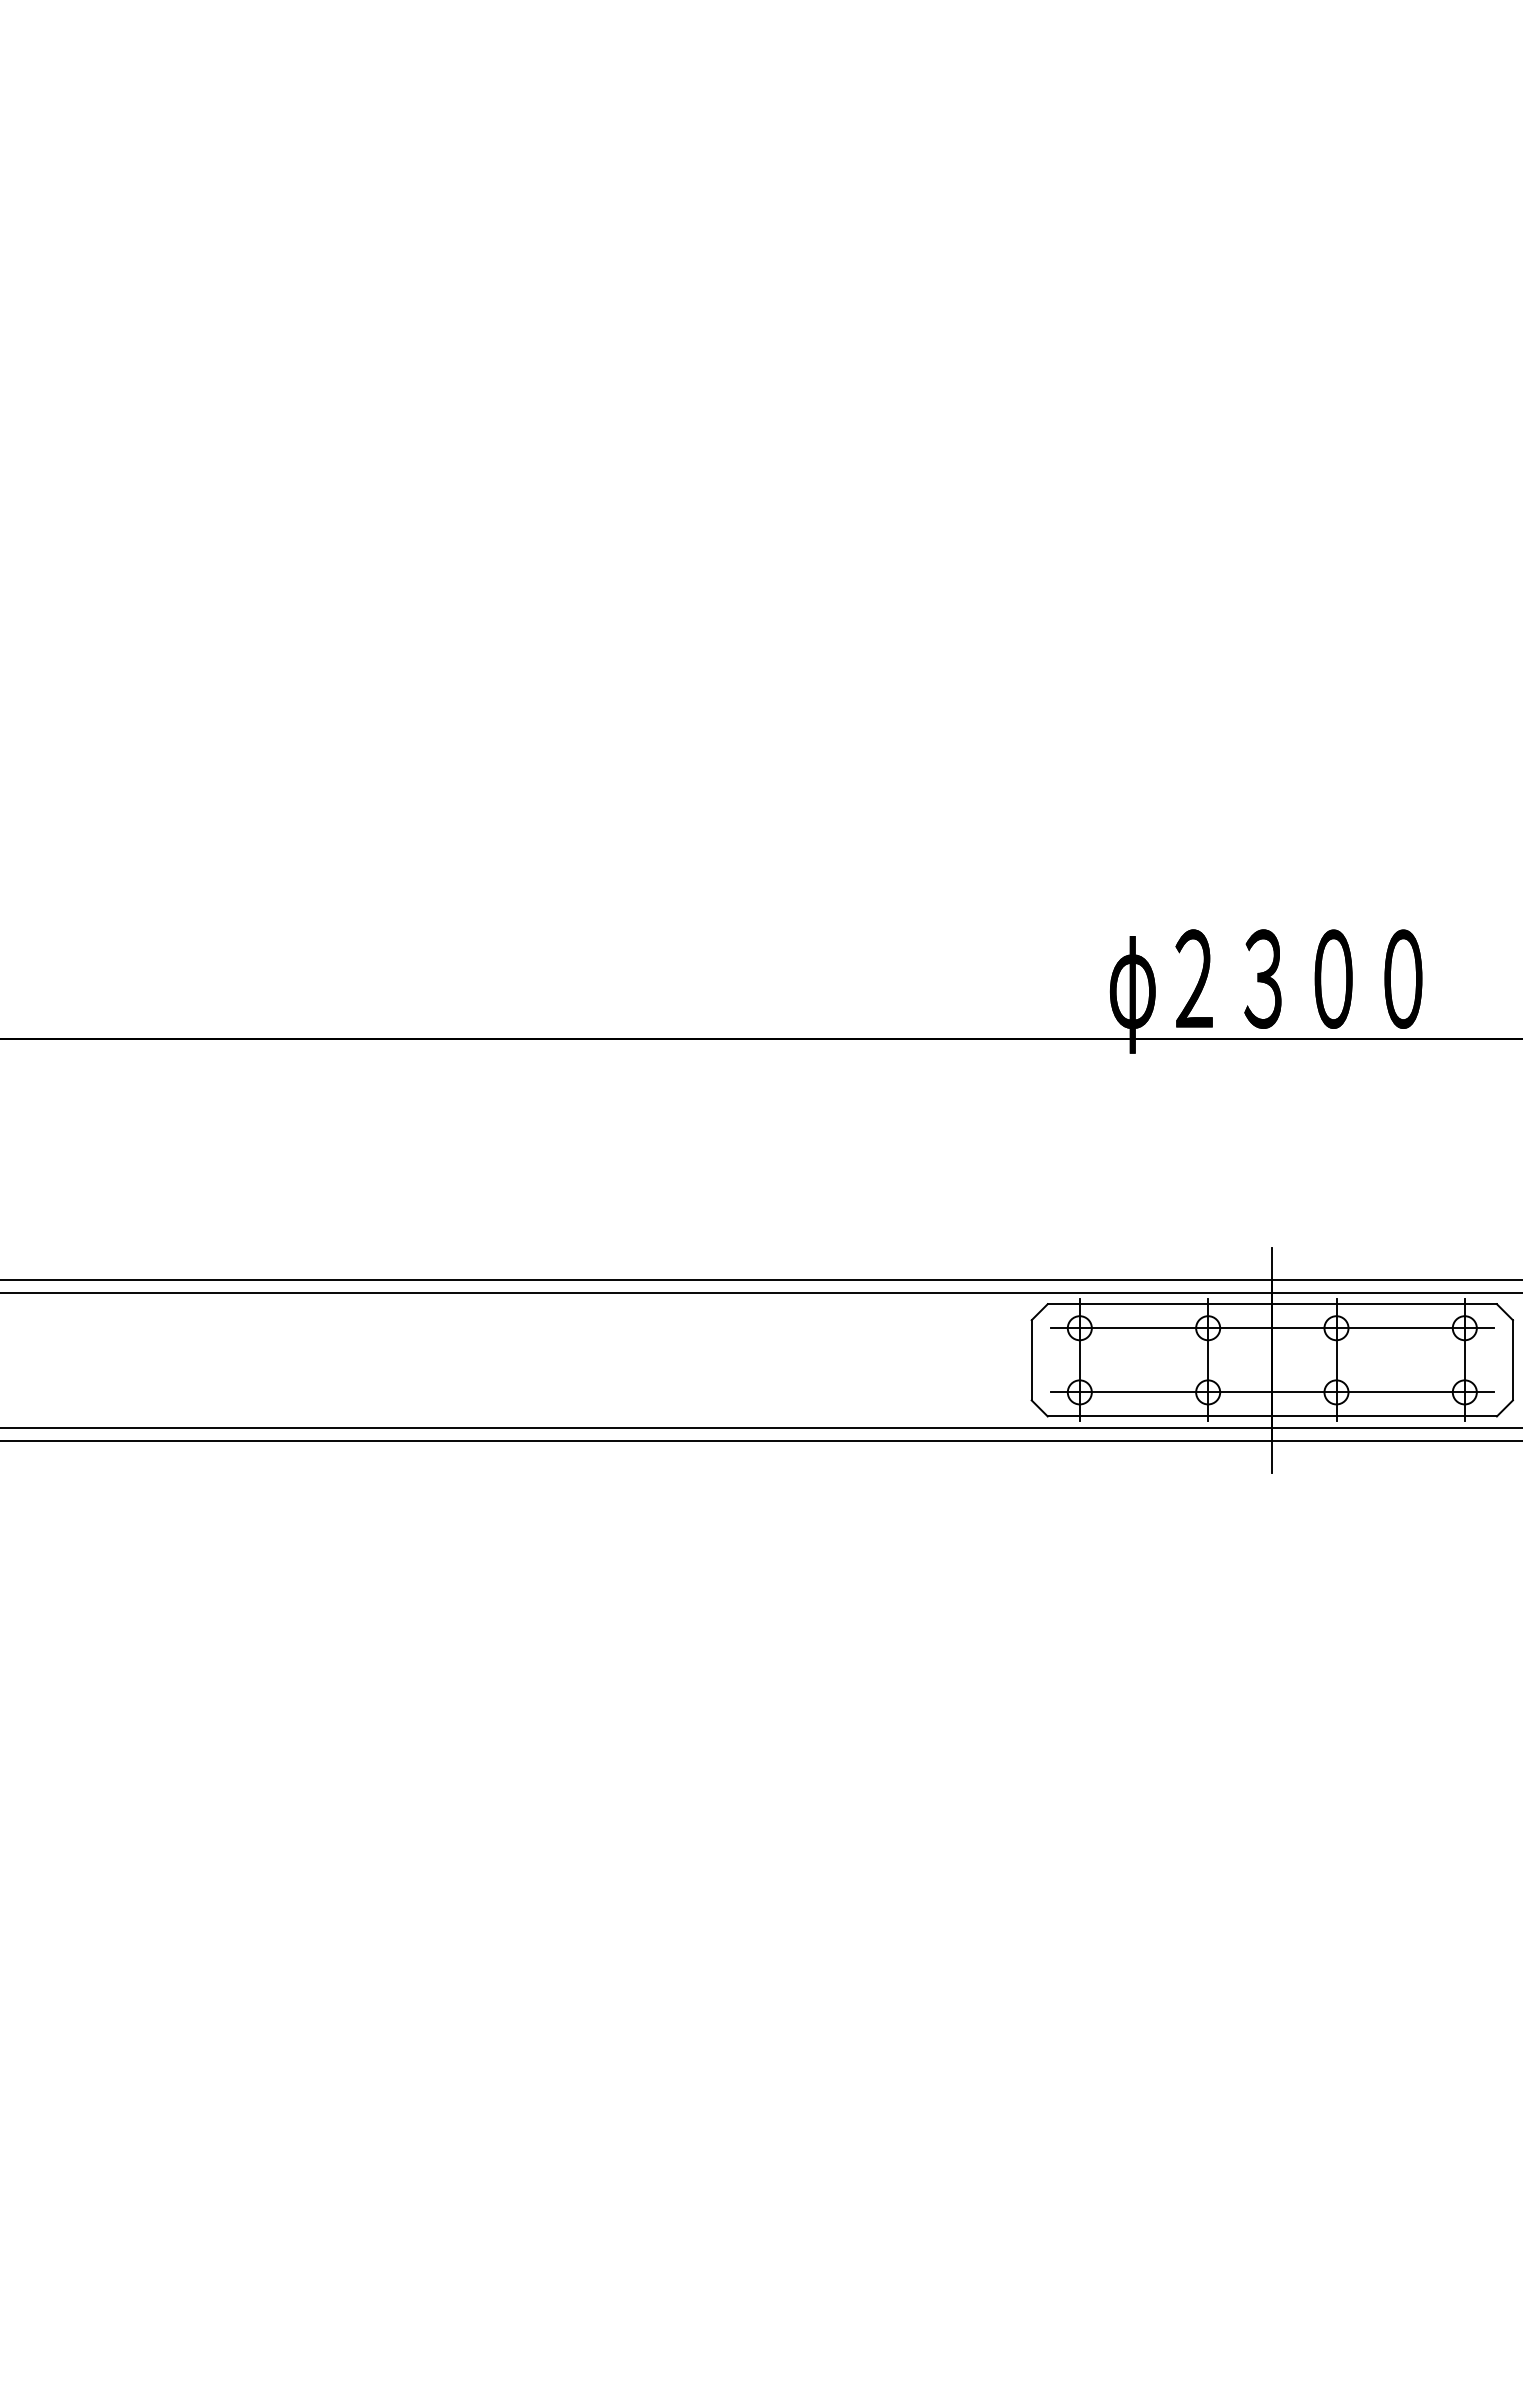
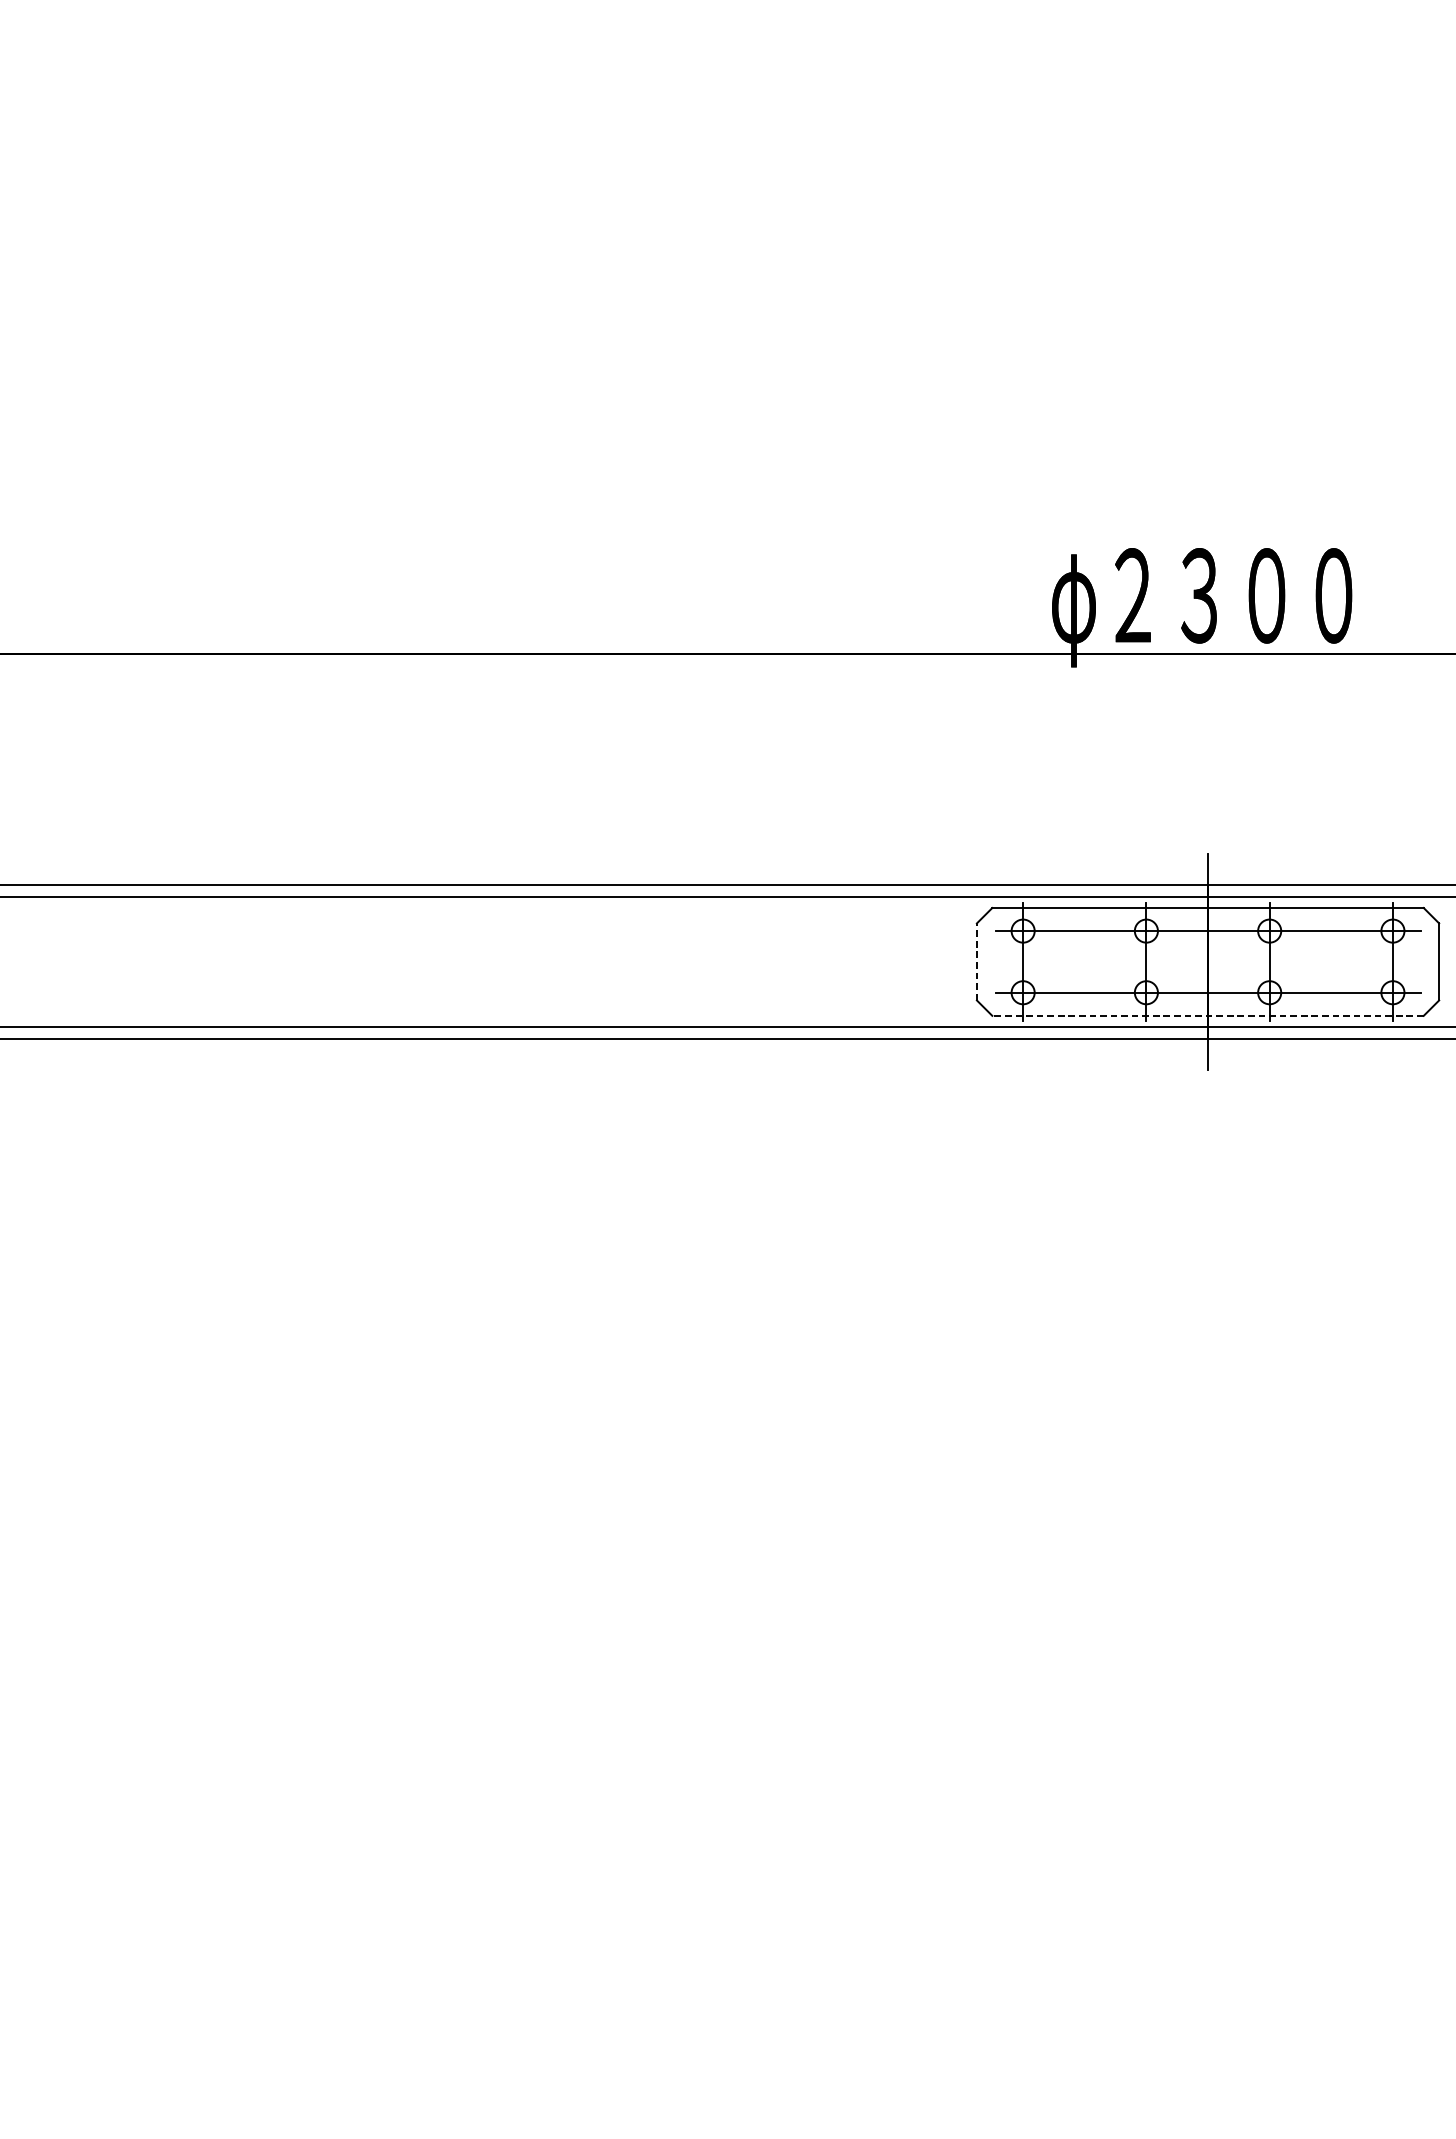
line: (1031, 1359) -> (976, 961), solid -> dashed
line: (1272, 1416) -> (1208, 1015), solid -> dashed

